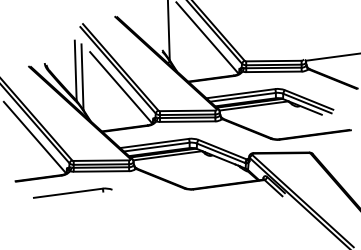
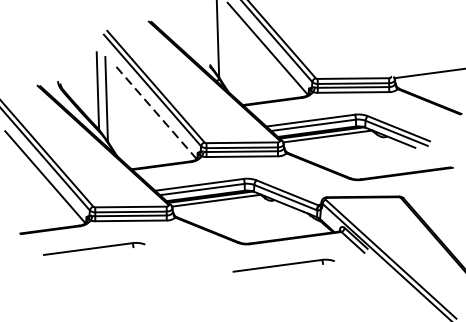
line: (121, 87) -> (156, 112), solid -> dashed
part: (219, 205) -> (283, 264), added

